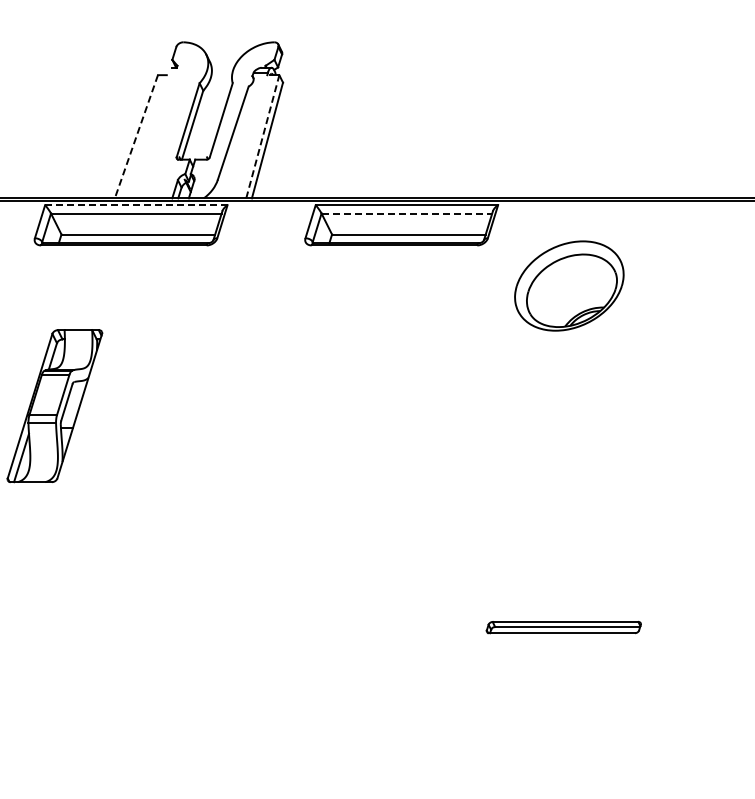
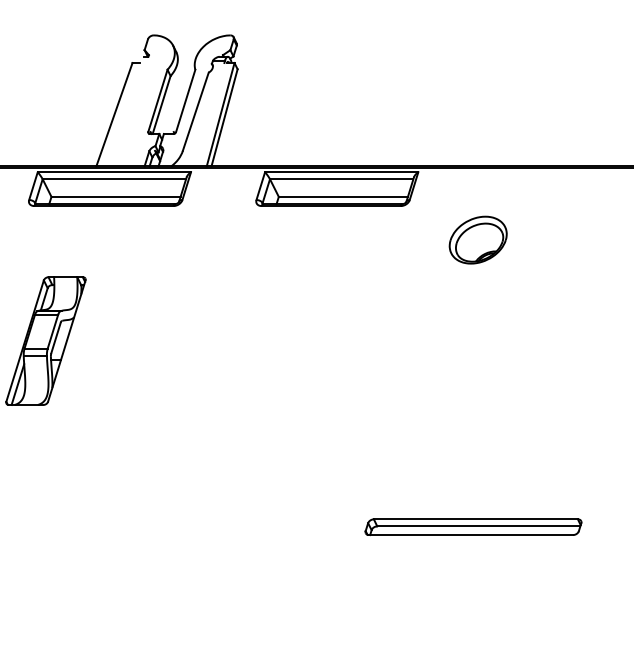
line: (262, 136) -> (220, 114), dashed -> solid
line: (136, 137) -> (114, 115), dashed -> solid
line: (136, 205) -> (114, 172), dashed -> solid
line: (407, 213) -> (342, 179), dashed -> solid
part: (569, 285) -> (478, 239), size x0.62
part: (563, 627) -> (473, 527), size x1.67

